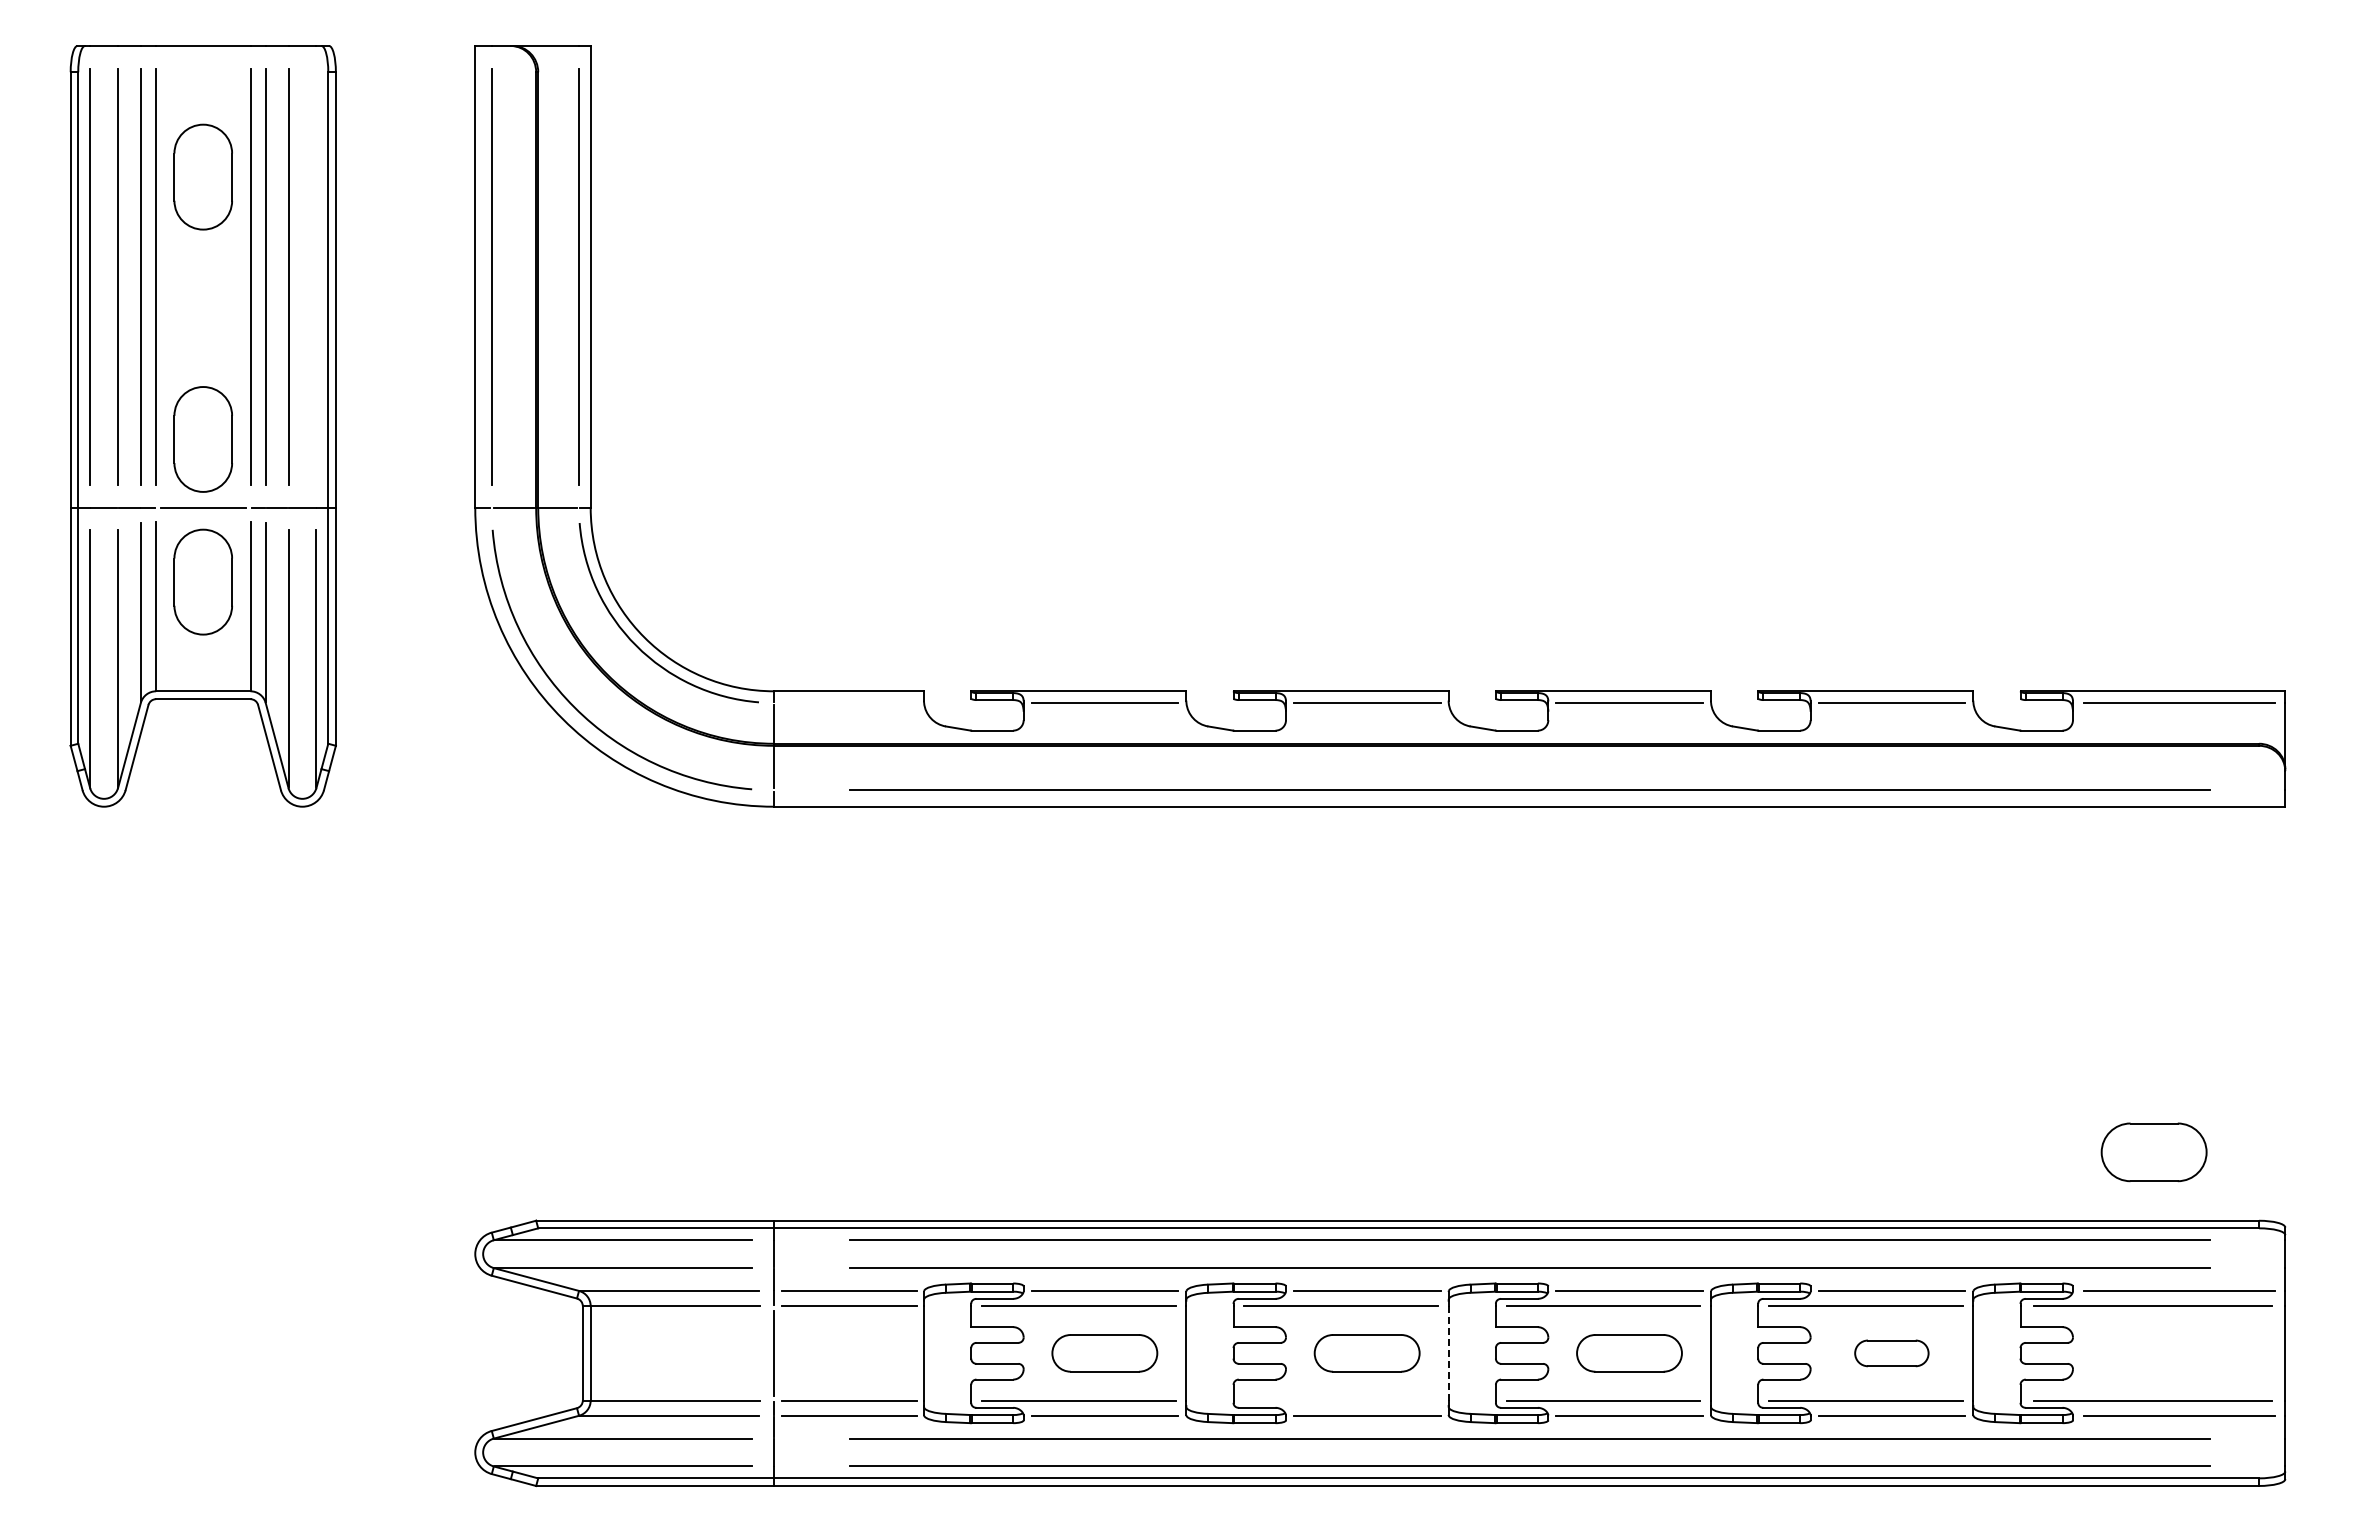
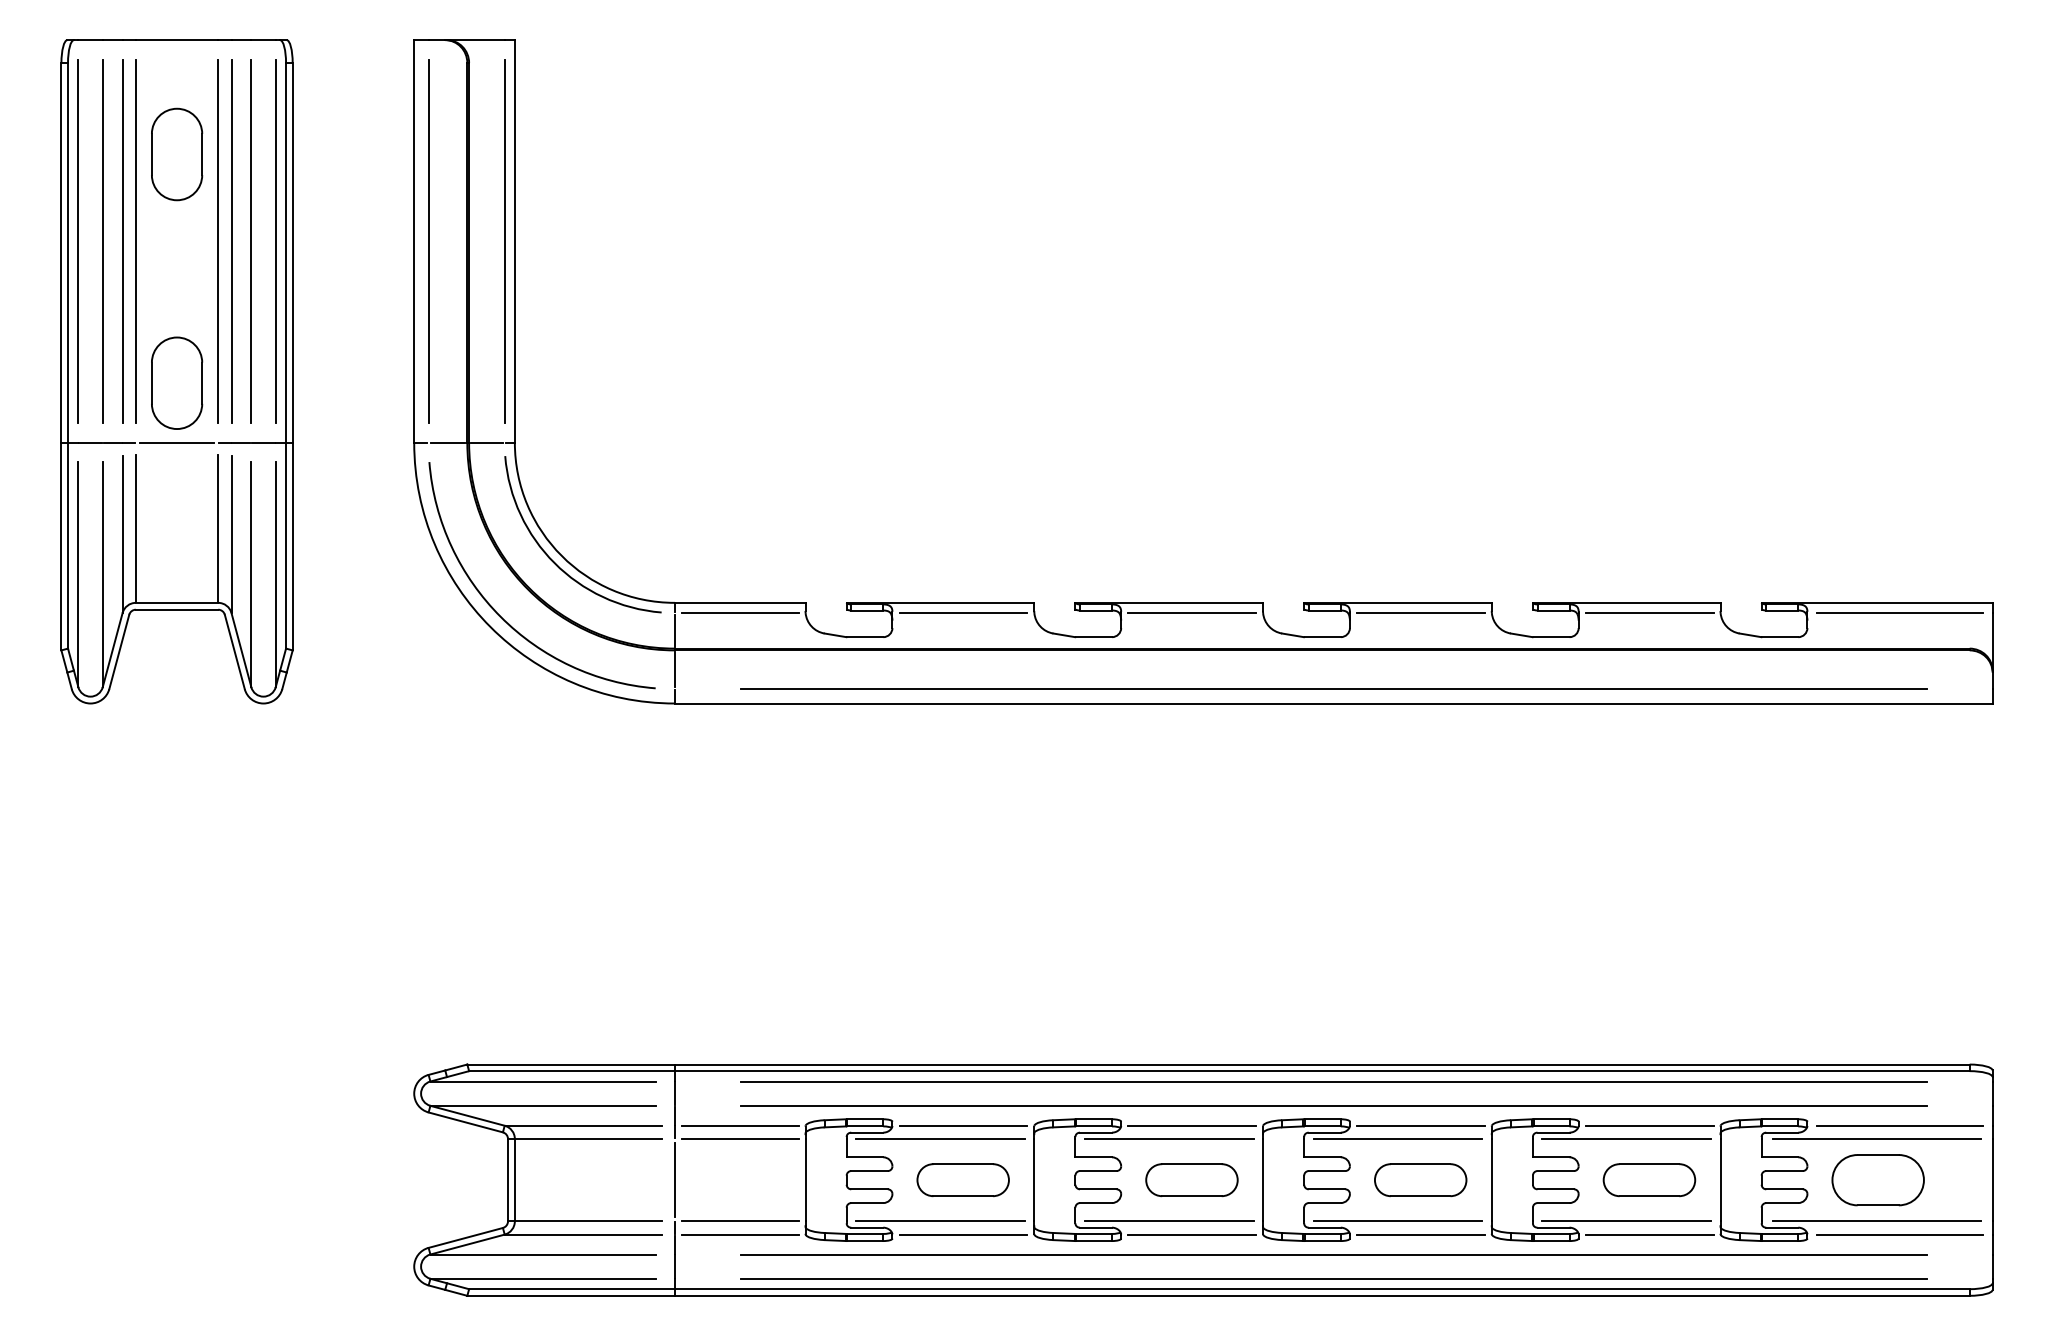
line: (315, 276) -> (274, 241), added
part: (202, 581) -> (176, 507), removed
line: (848, 703) -> (739, 613), added
part: (2153, 1152) -> (1877, 1180), moved
line: (1448, 1352) -> (1262, 1179), dashed -> solid
part: (1891, 1353) -> (1649, 1180), size x1.43
line: (1340, 1400) -> (1168, 1221), added

